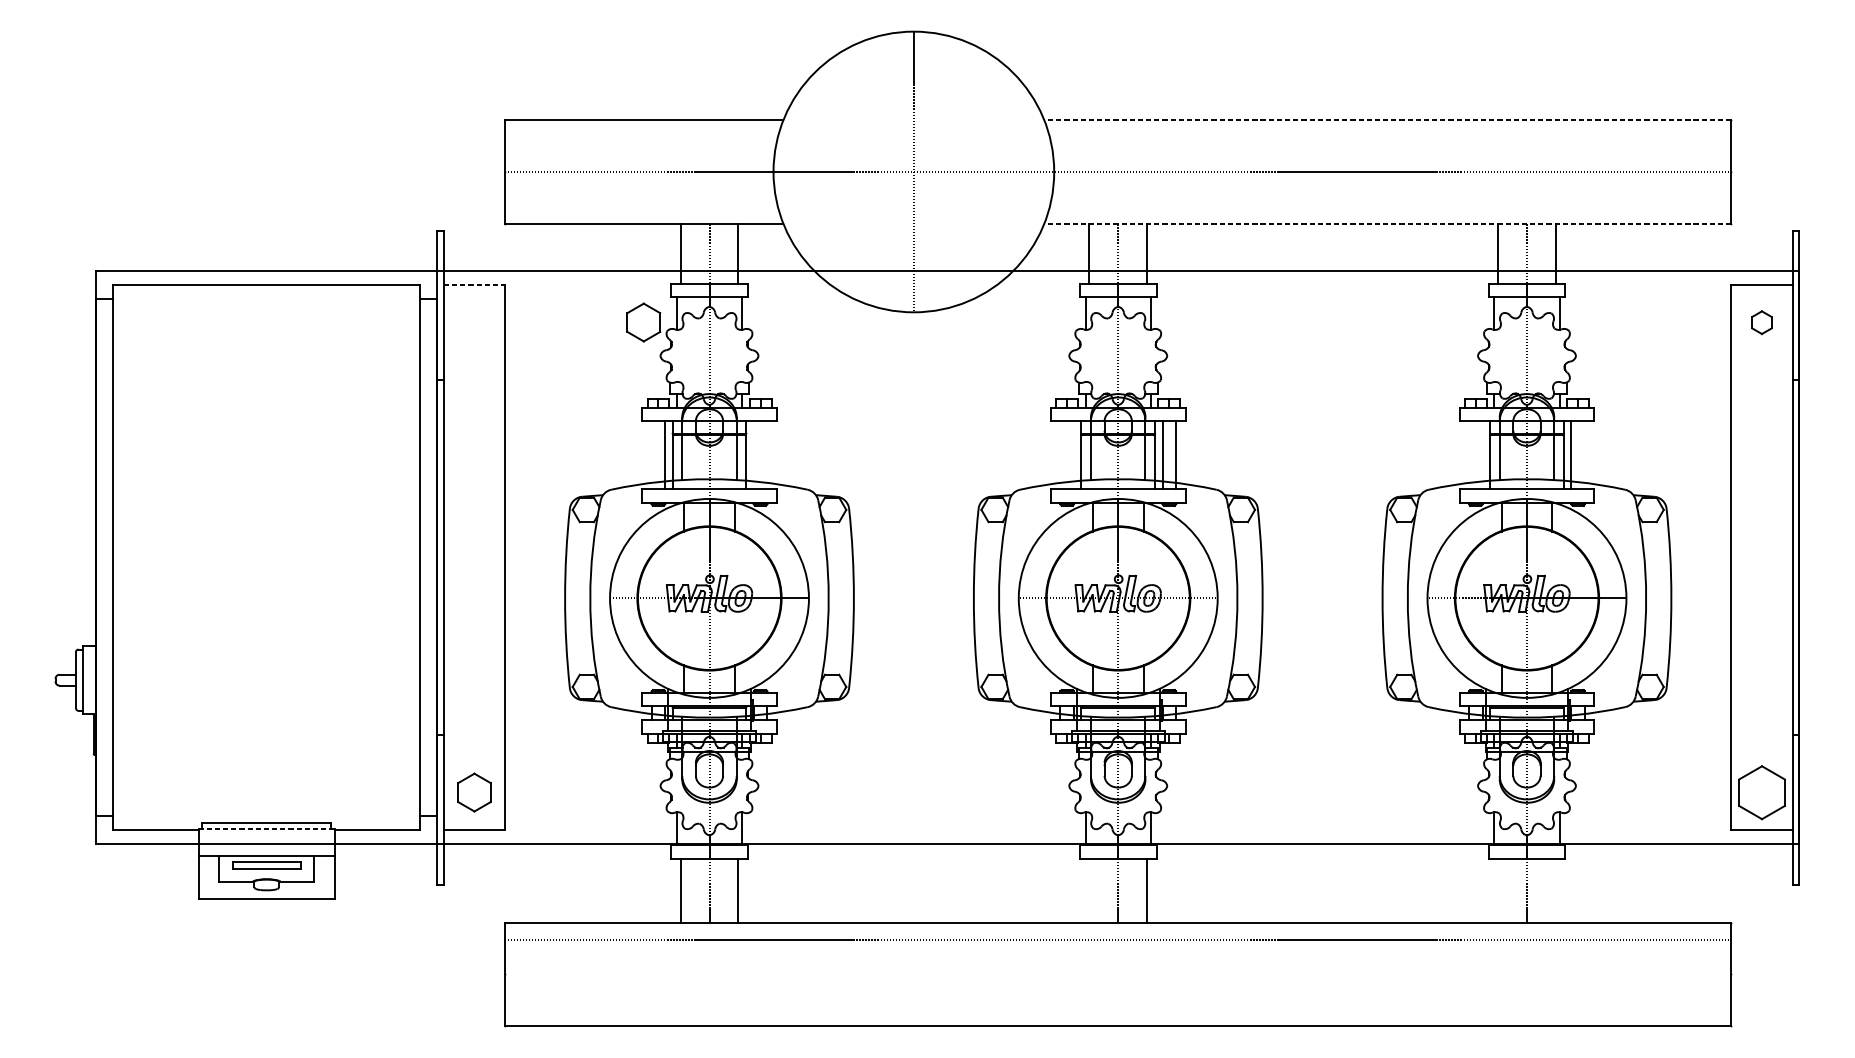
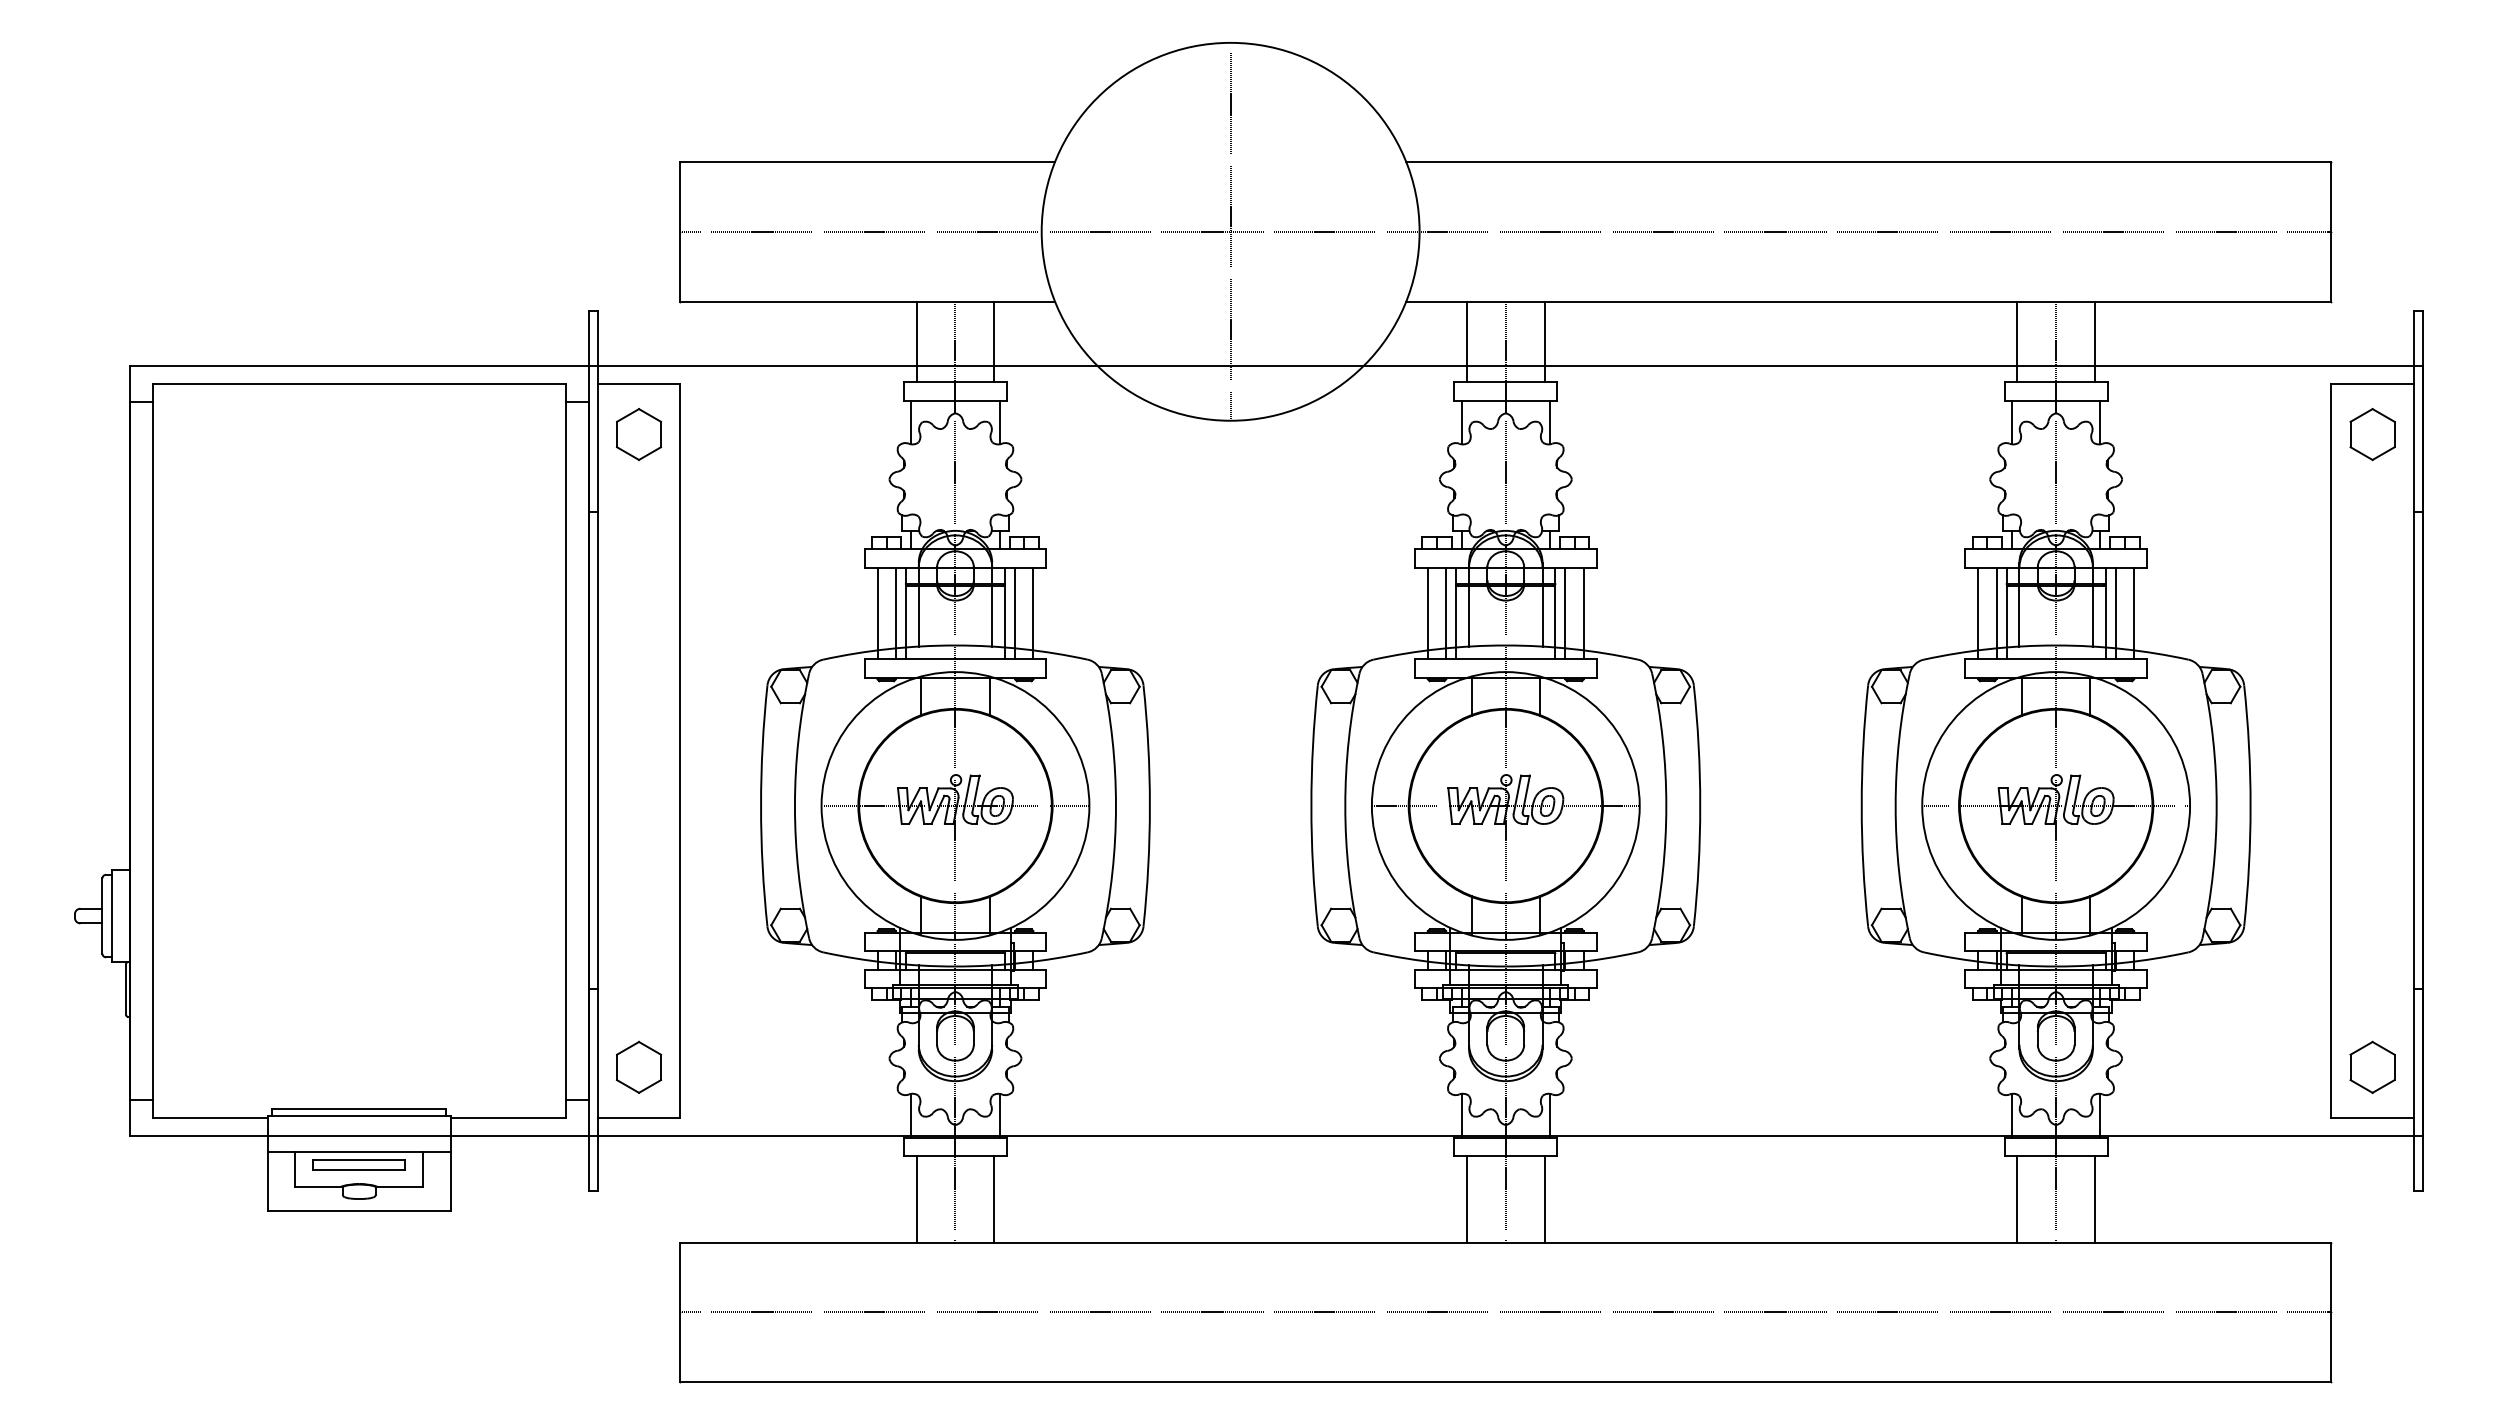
line: (1387, 120) -> (1868, 162), dashed -> solid
line: (1387, 223) -> (1868, 301), dashed -> solid
line: (474, 285) -> (639, 384), dashed -> solid
part: (644, 322) -> (639, 434), moved
part: (1761, 322) -> (2372, 434), size x1.67
line: (651, 455) -> (877, 613), added
line: (754, 455) -> (1015, 613), added
line: (767, 455) -> (1033, 613), added
line: (1060, 455) -> (1427, 613), added
line: (1074, 455) -> (1446, 613), added
line: (1469, 455) -> (1978, 613), added
line: (1482, 455) -> (1996, 613), added
line: (1585, 455) -> (2134, 613), added
part: (1761, 791) -> (2372, 1066), size x0.71
line: (266, 829) -> (359, 1116), dashed -> solid
line: (1089, 890) -> (1466, 1199), added
line: (1498, 890) -> (2017, 1199), added
line: (1556, 890) -> (2095, 1199), added
line: (1118, 939) -> (1505, 1312), moved

